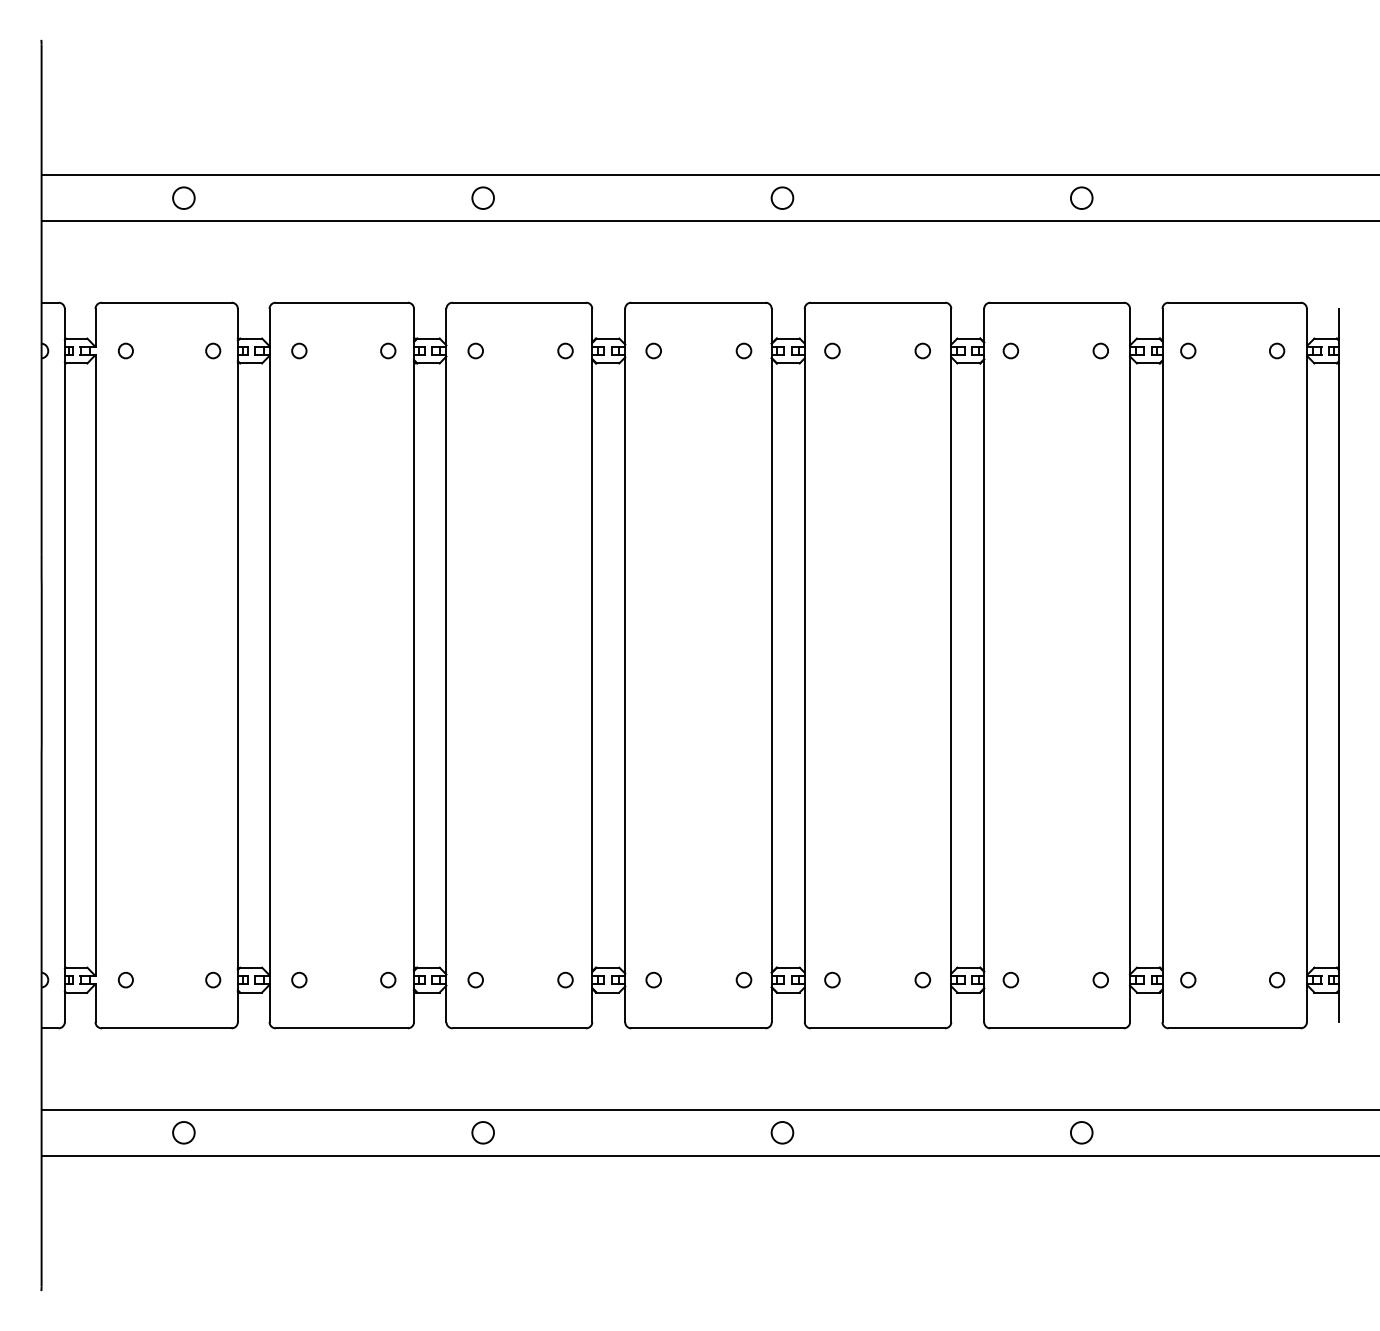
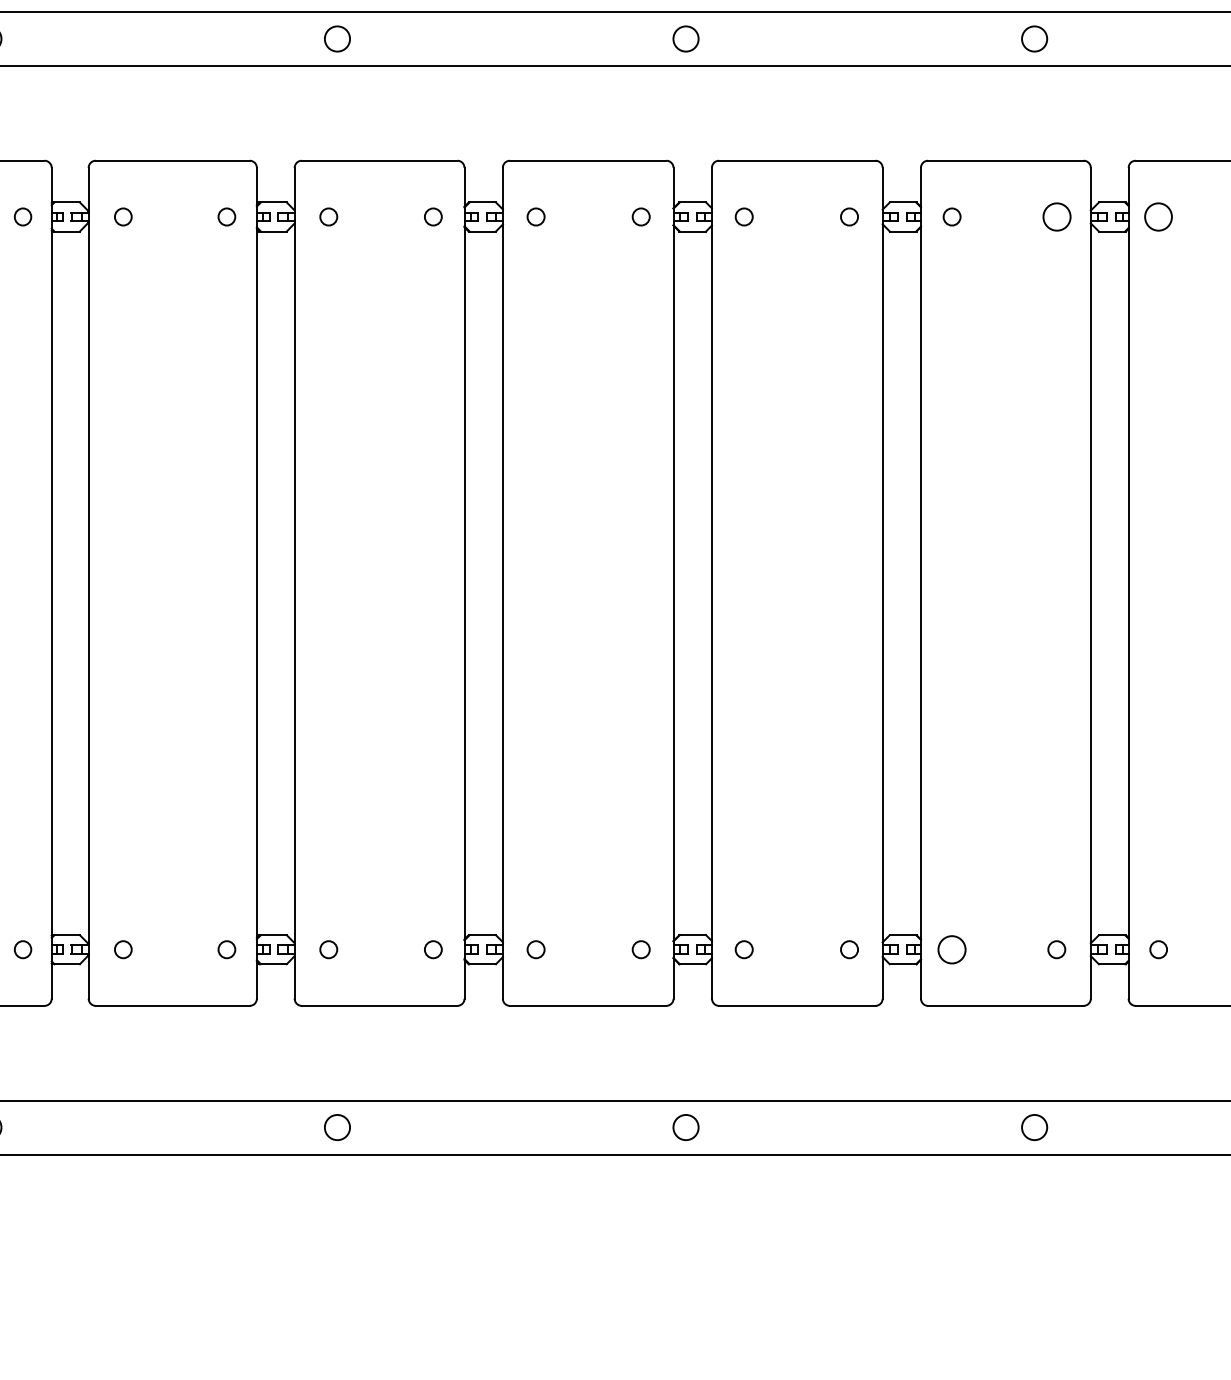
part: (1100, 350) -> (1056, 216), size x1.6
part: (1188, 350) -> (1158, 216), size x1.6
part: (1010, 979) -> (951, 948), size x1.6

